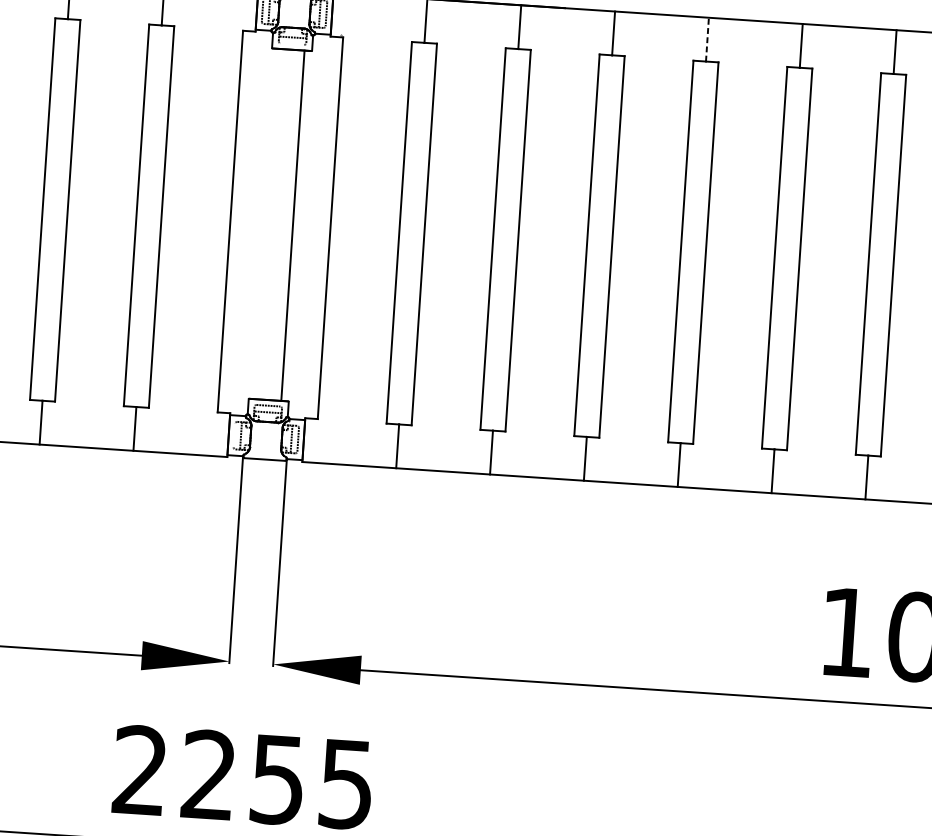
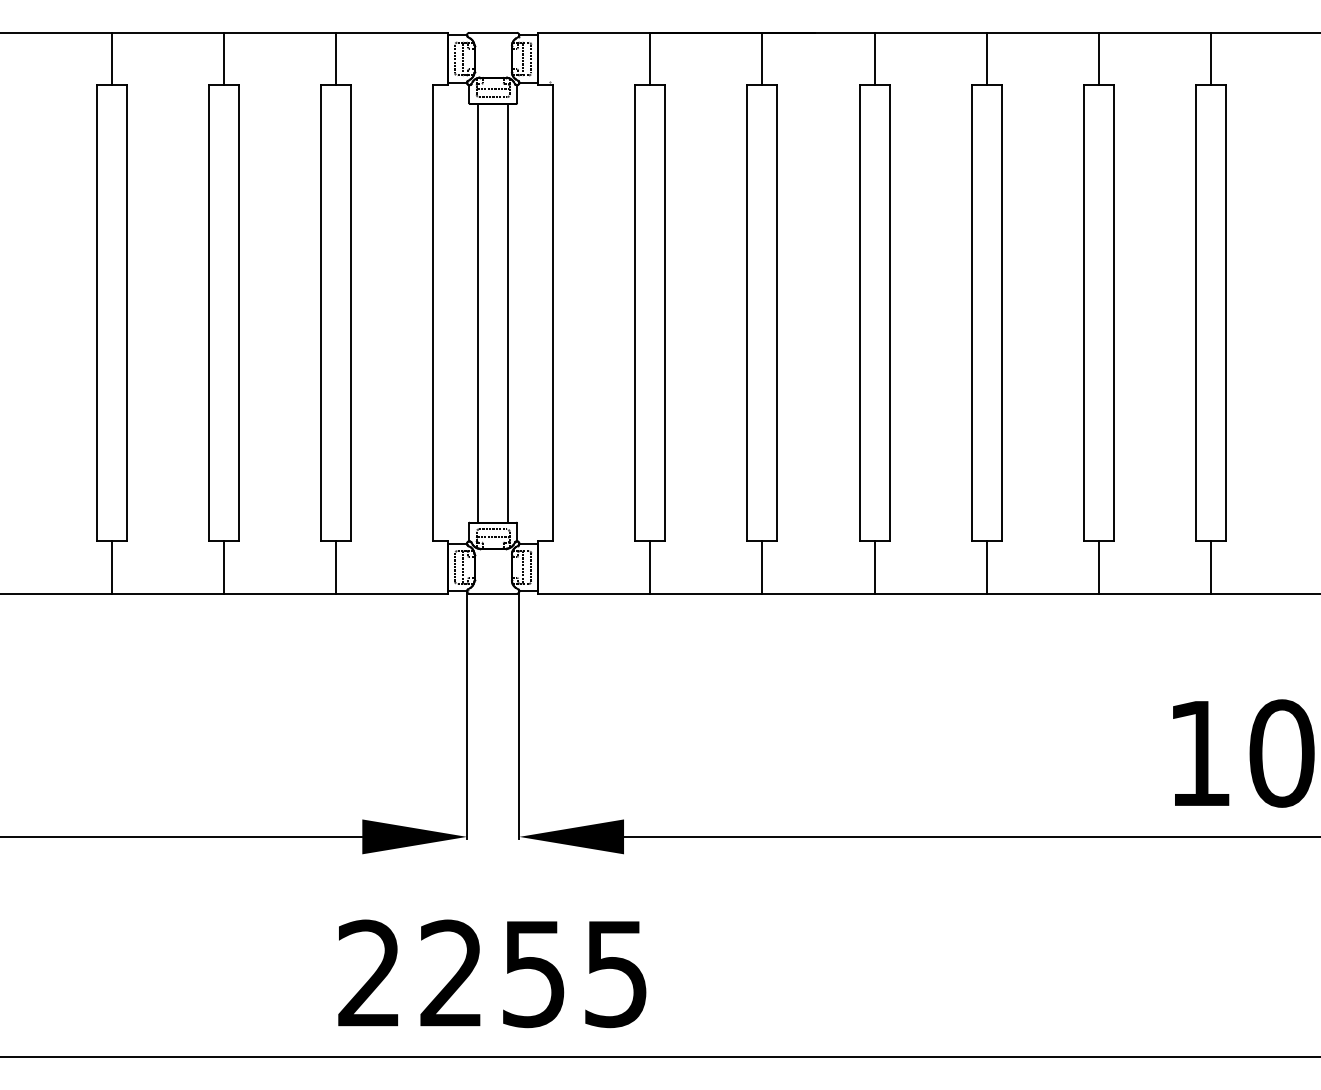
line: (707, 39) -> (986, 58), dashed -> solid
line: (291, 44) -> (492, 97), added
line: (268, 223) -> (478, 312), added
line: (234, 435) -> (455, 567), added

